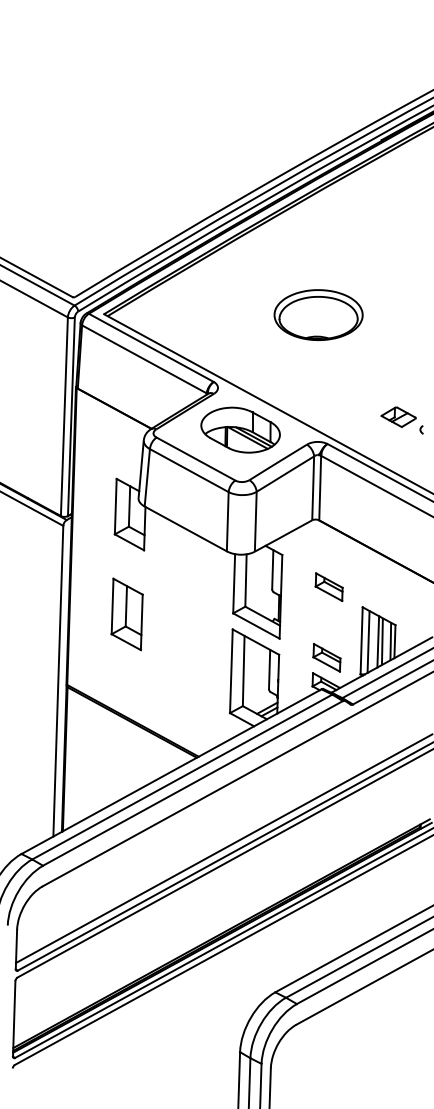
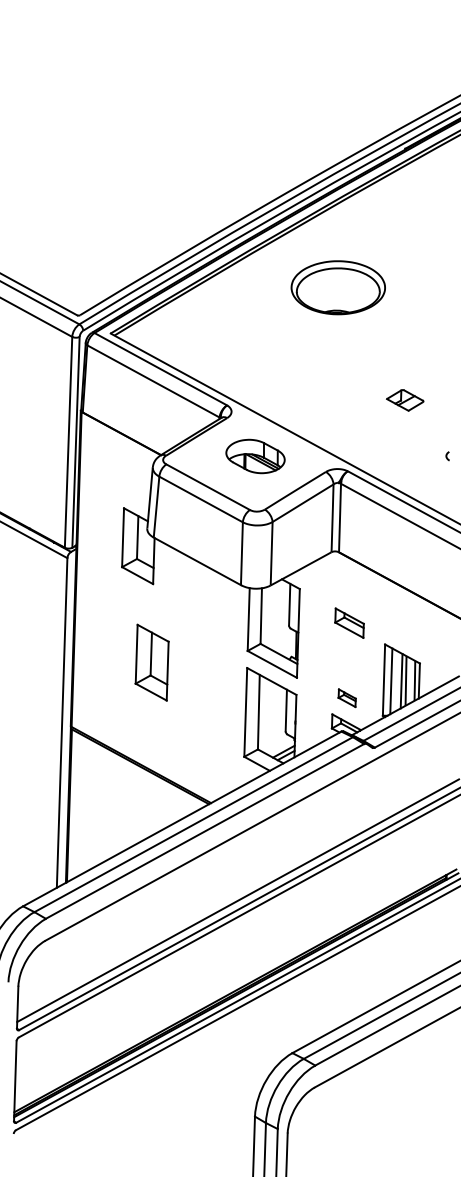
part: (318, 314) -> (338, 287), moved
part: (398, 416) -> (405, 399), moved
part: (240, 429) -> (255, 455), size x0.7
part: (126, 614) -> (151, 662), moved
part: (326, 657) -> (346, 697), size x0.6

